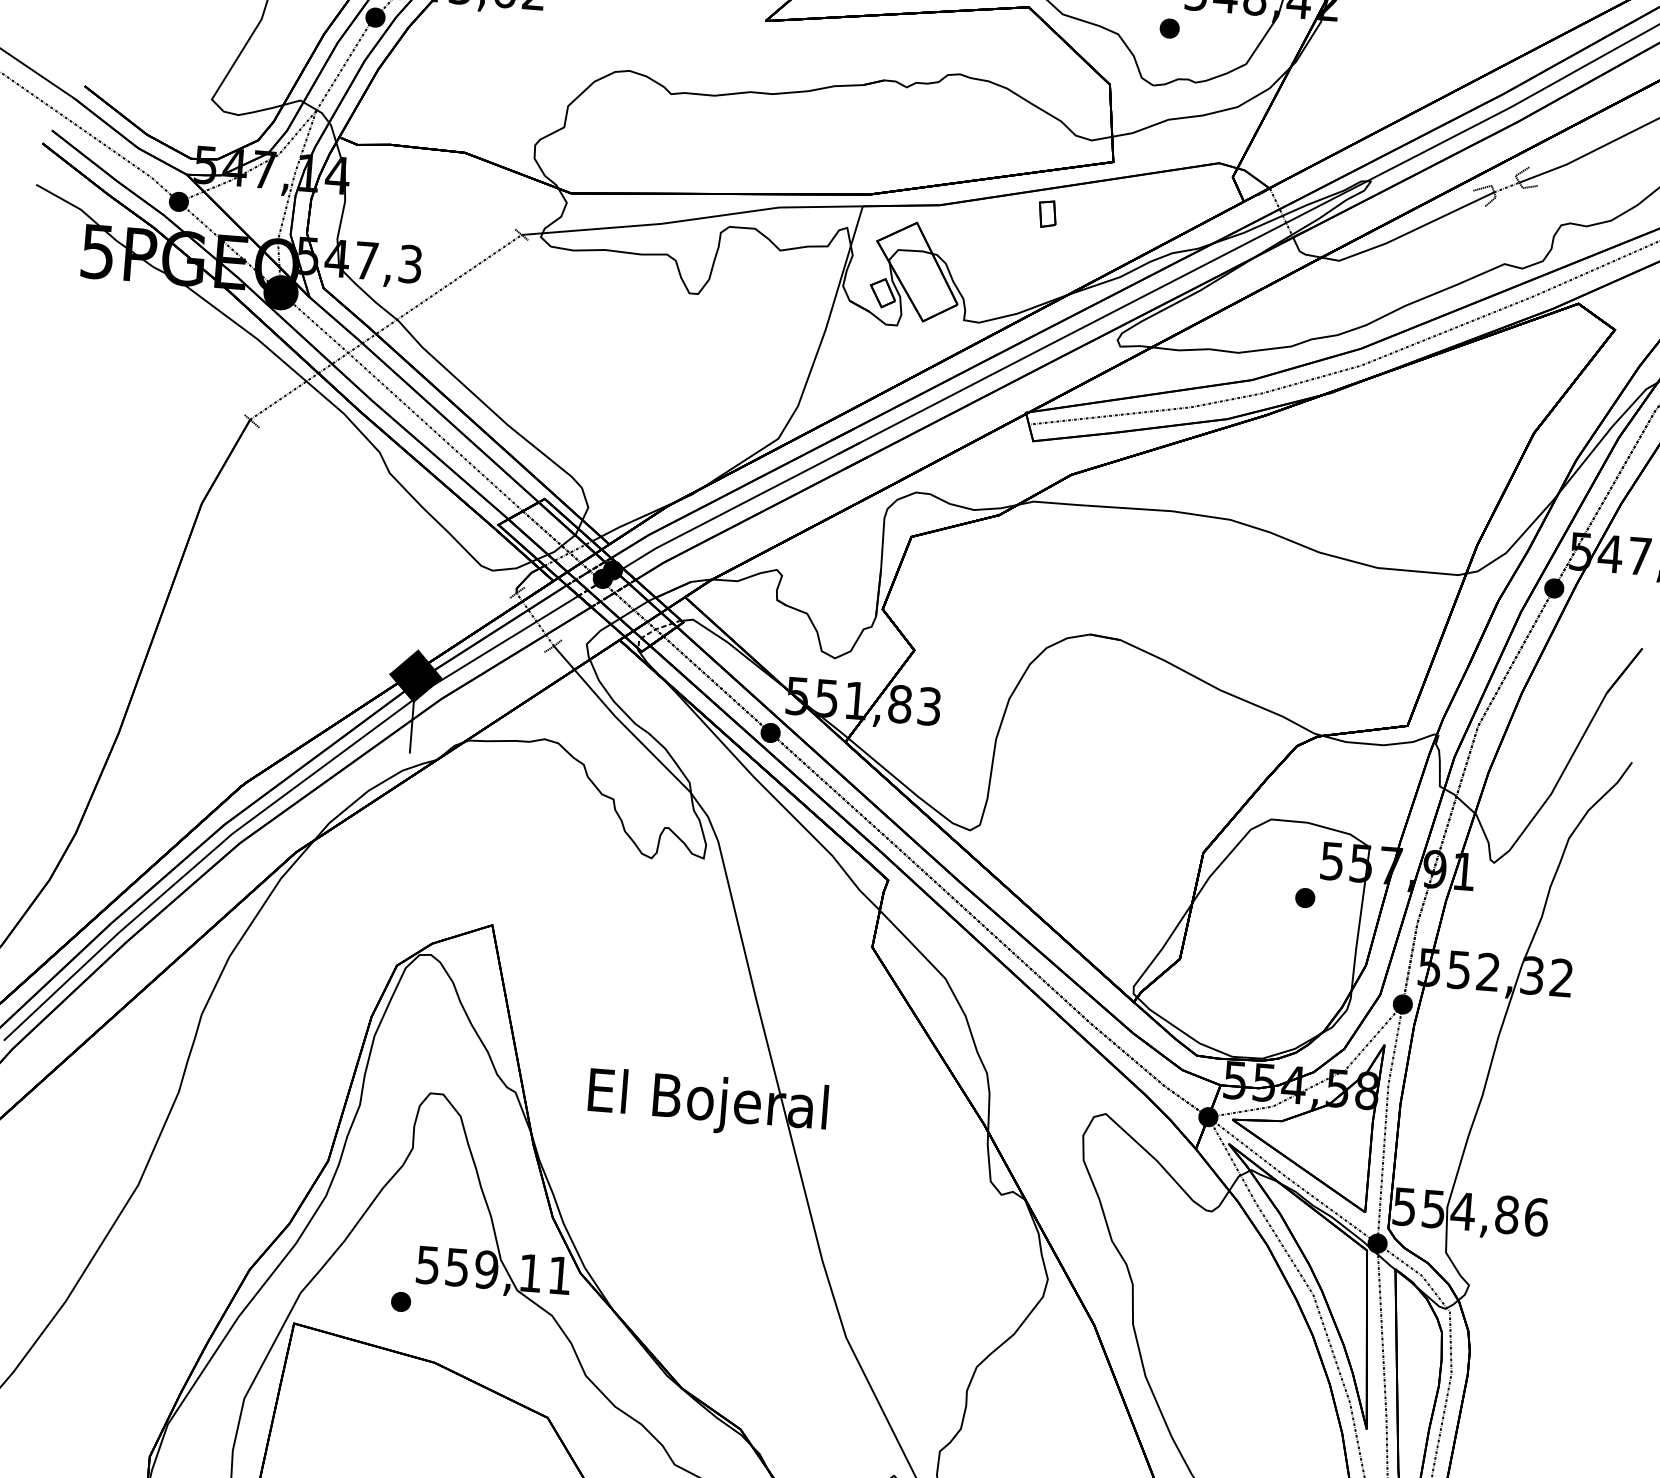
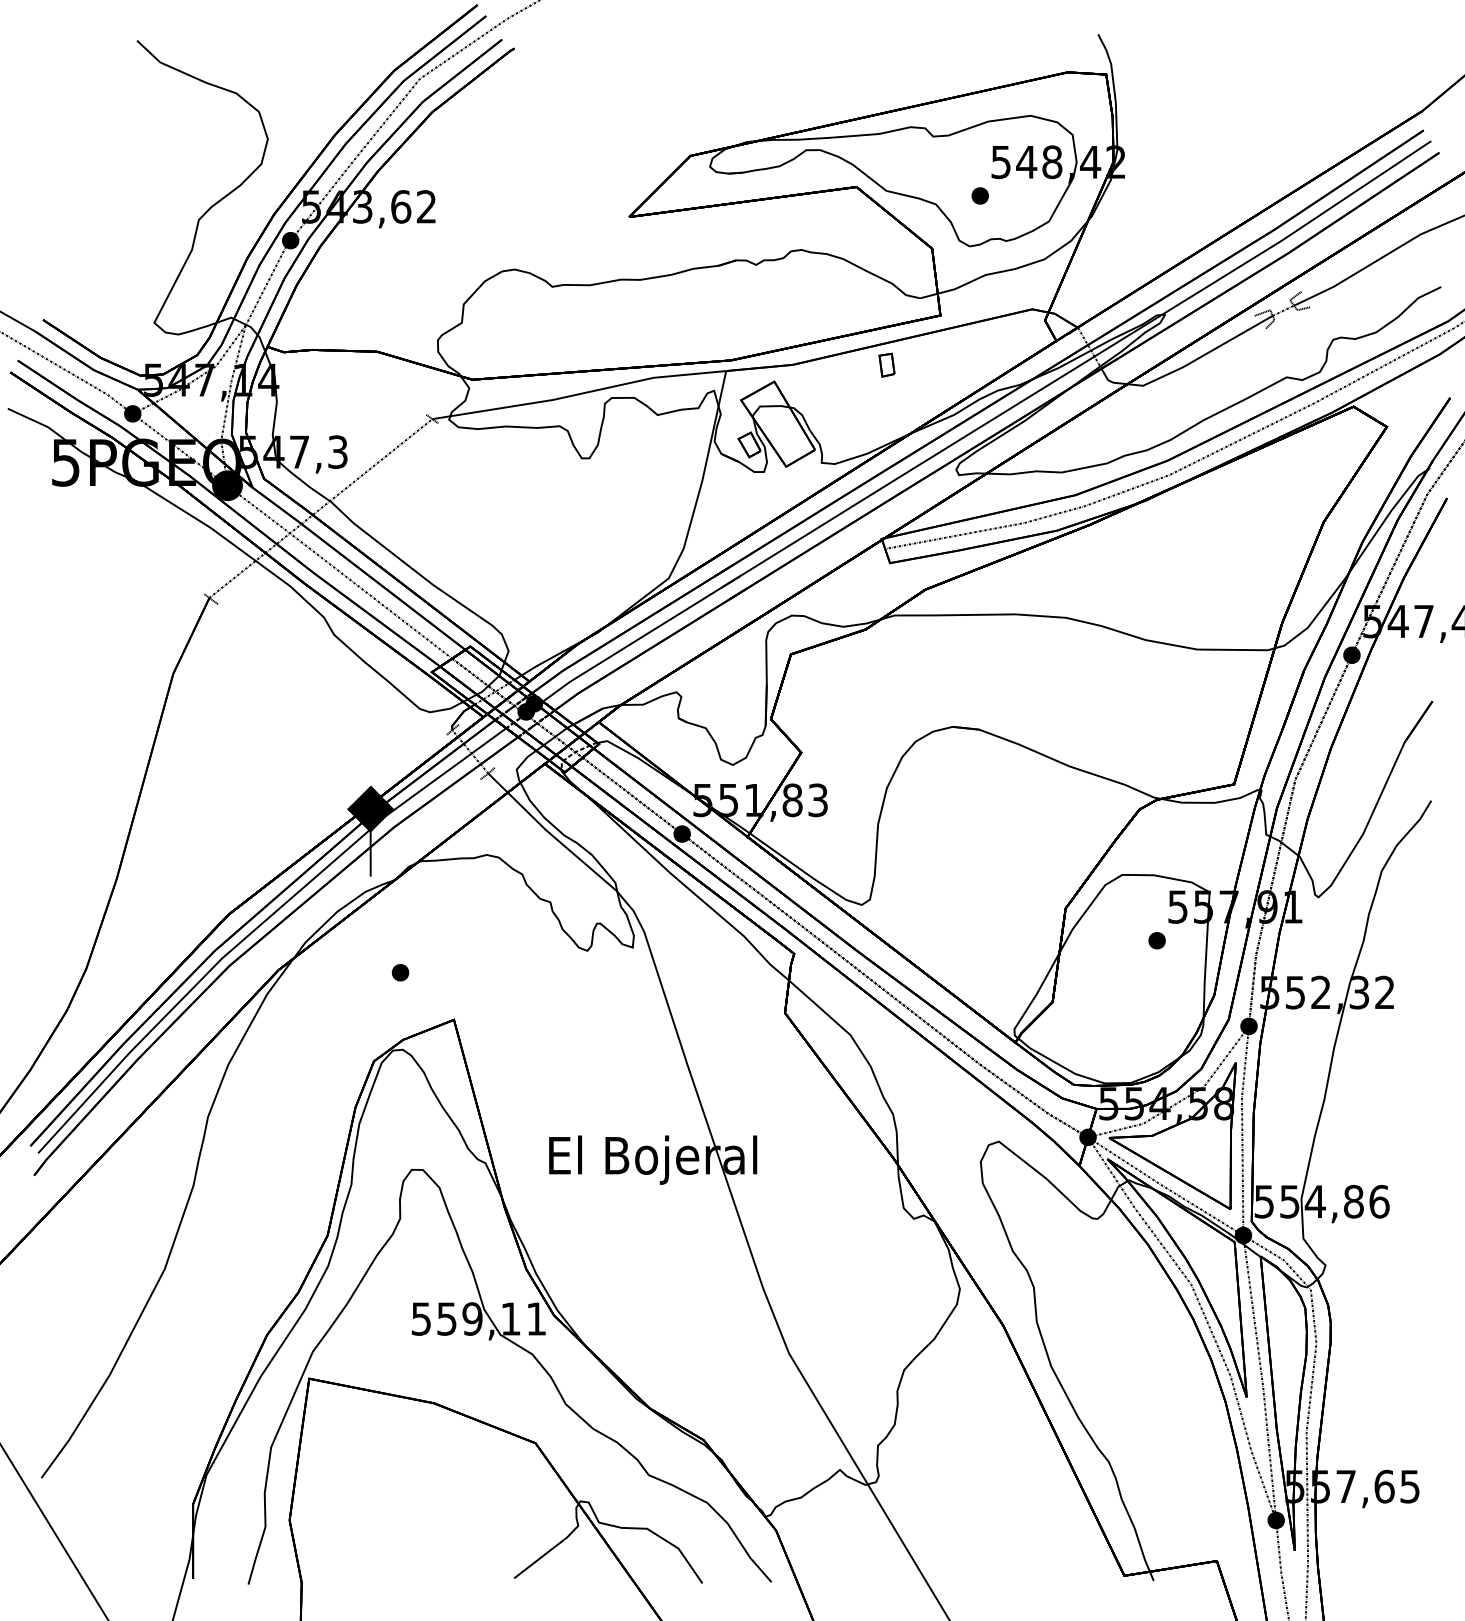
part: (401, 1301) -> (400, 972), moved

